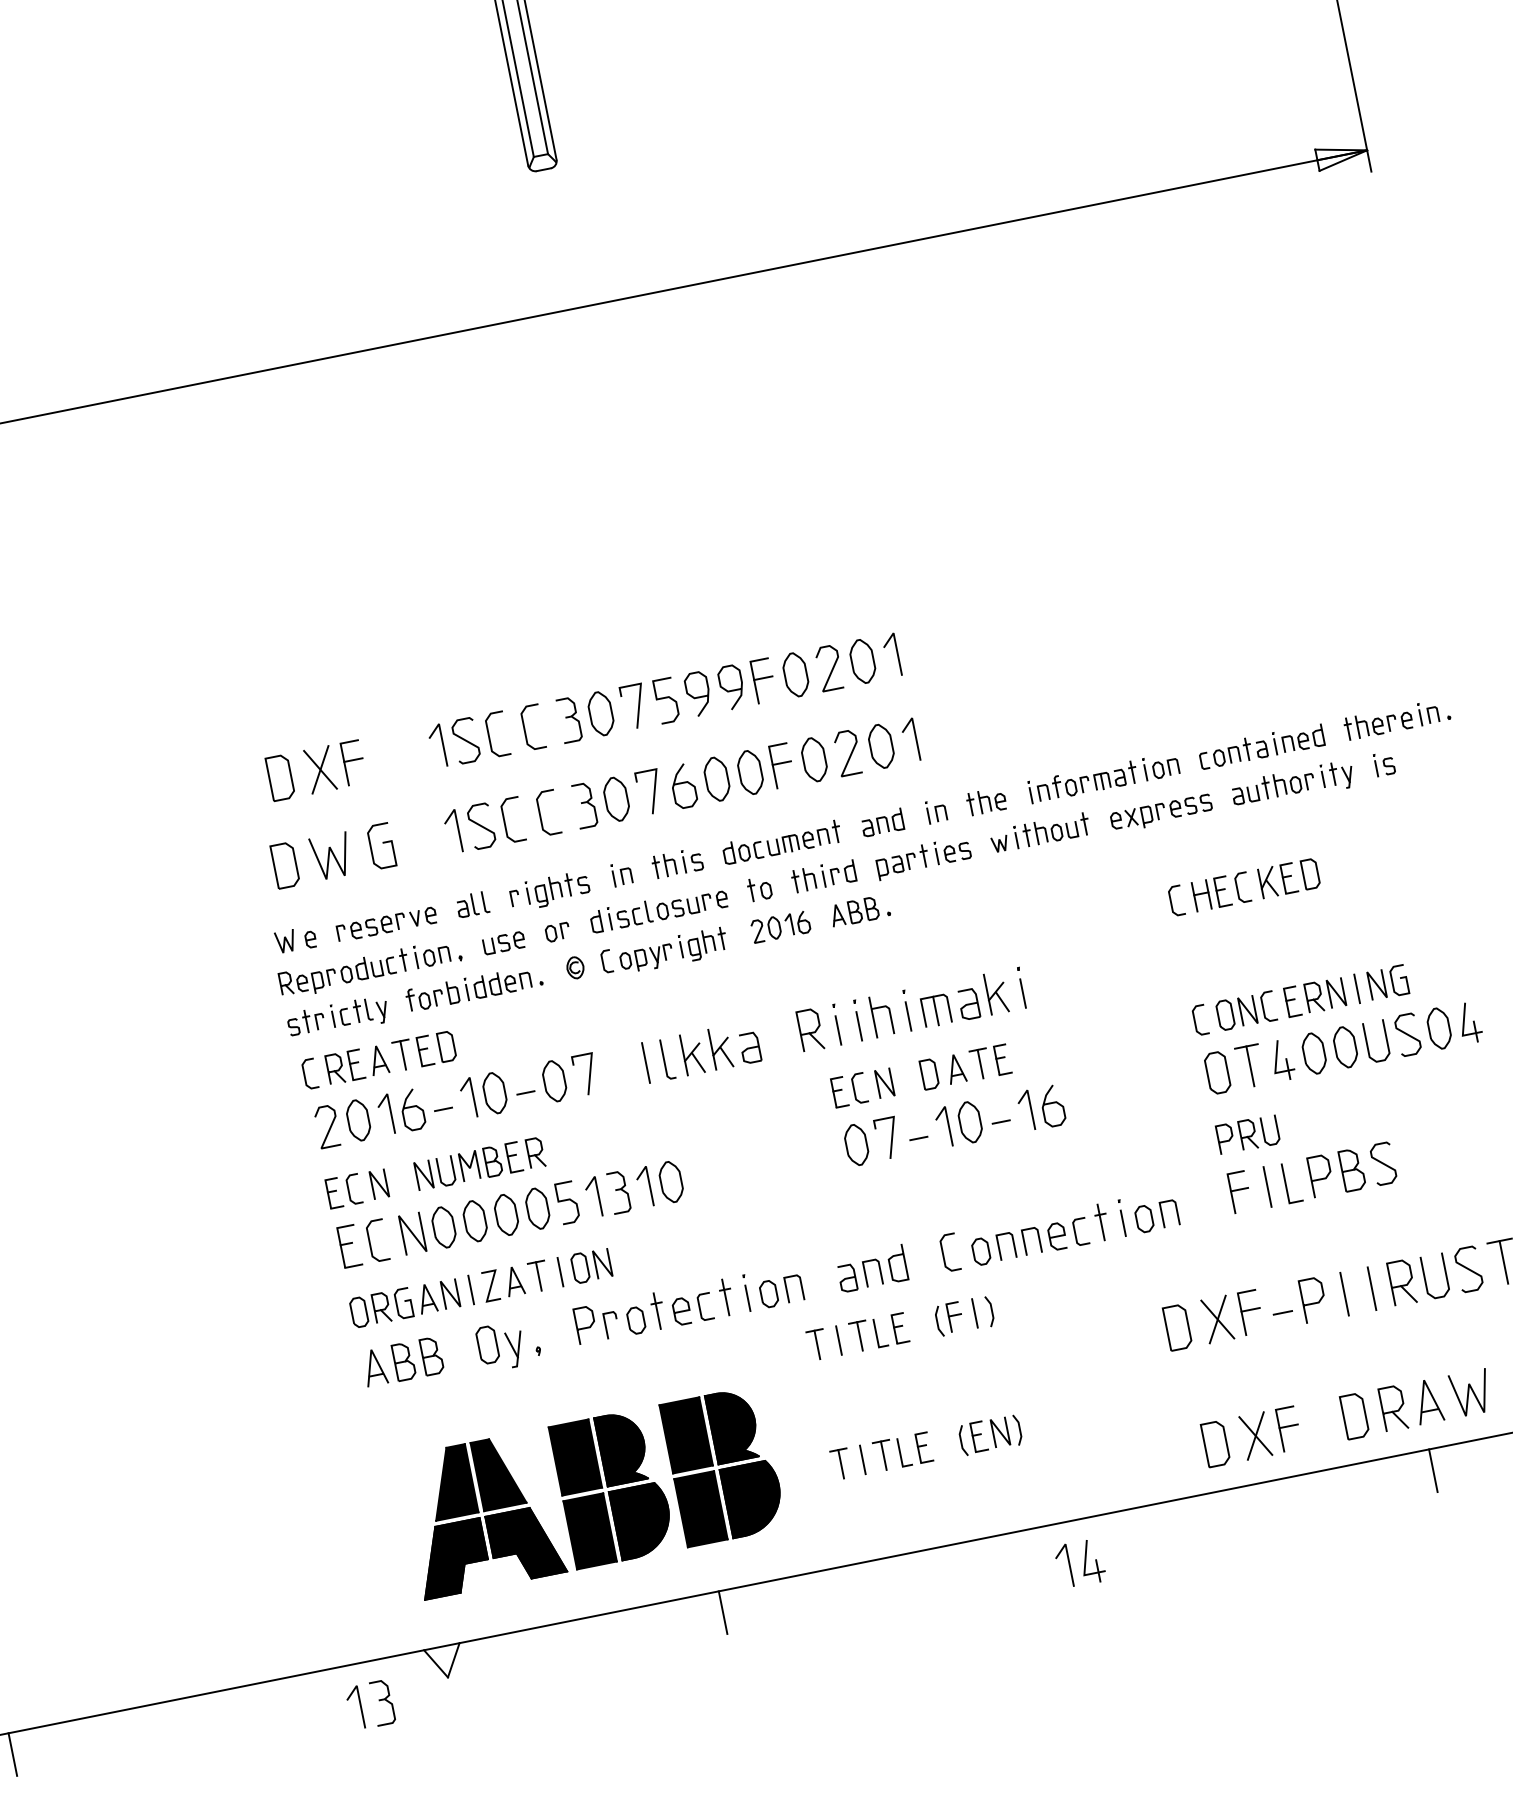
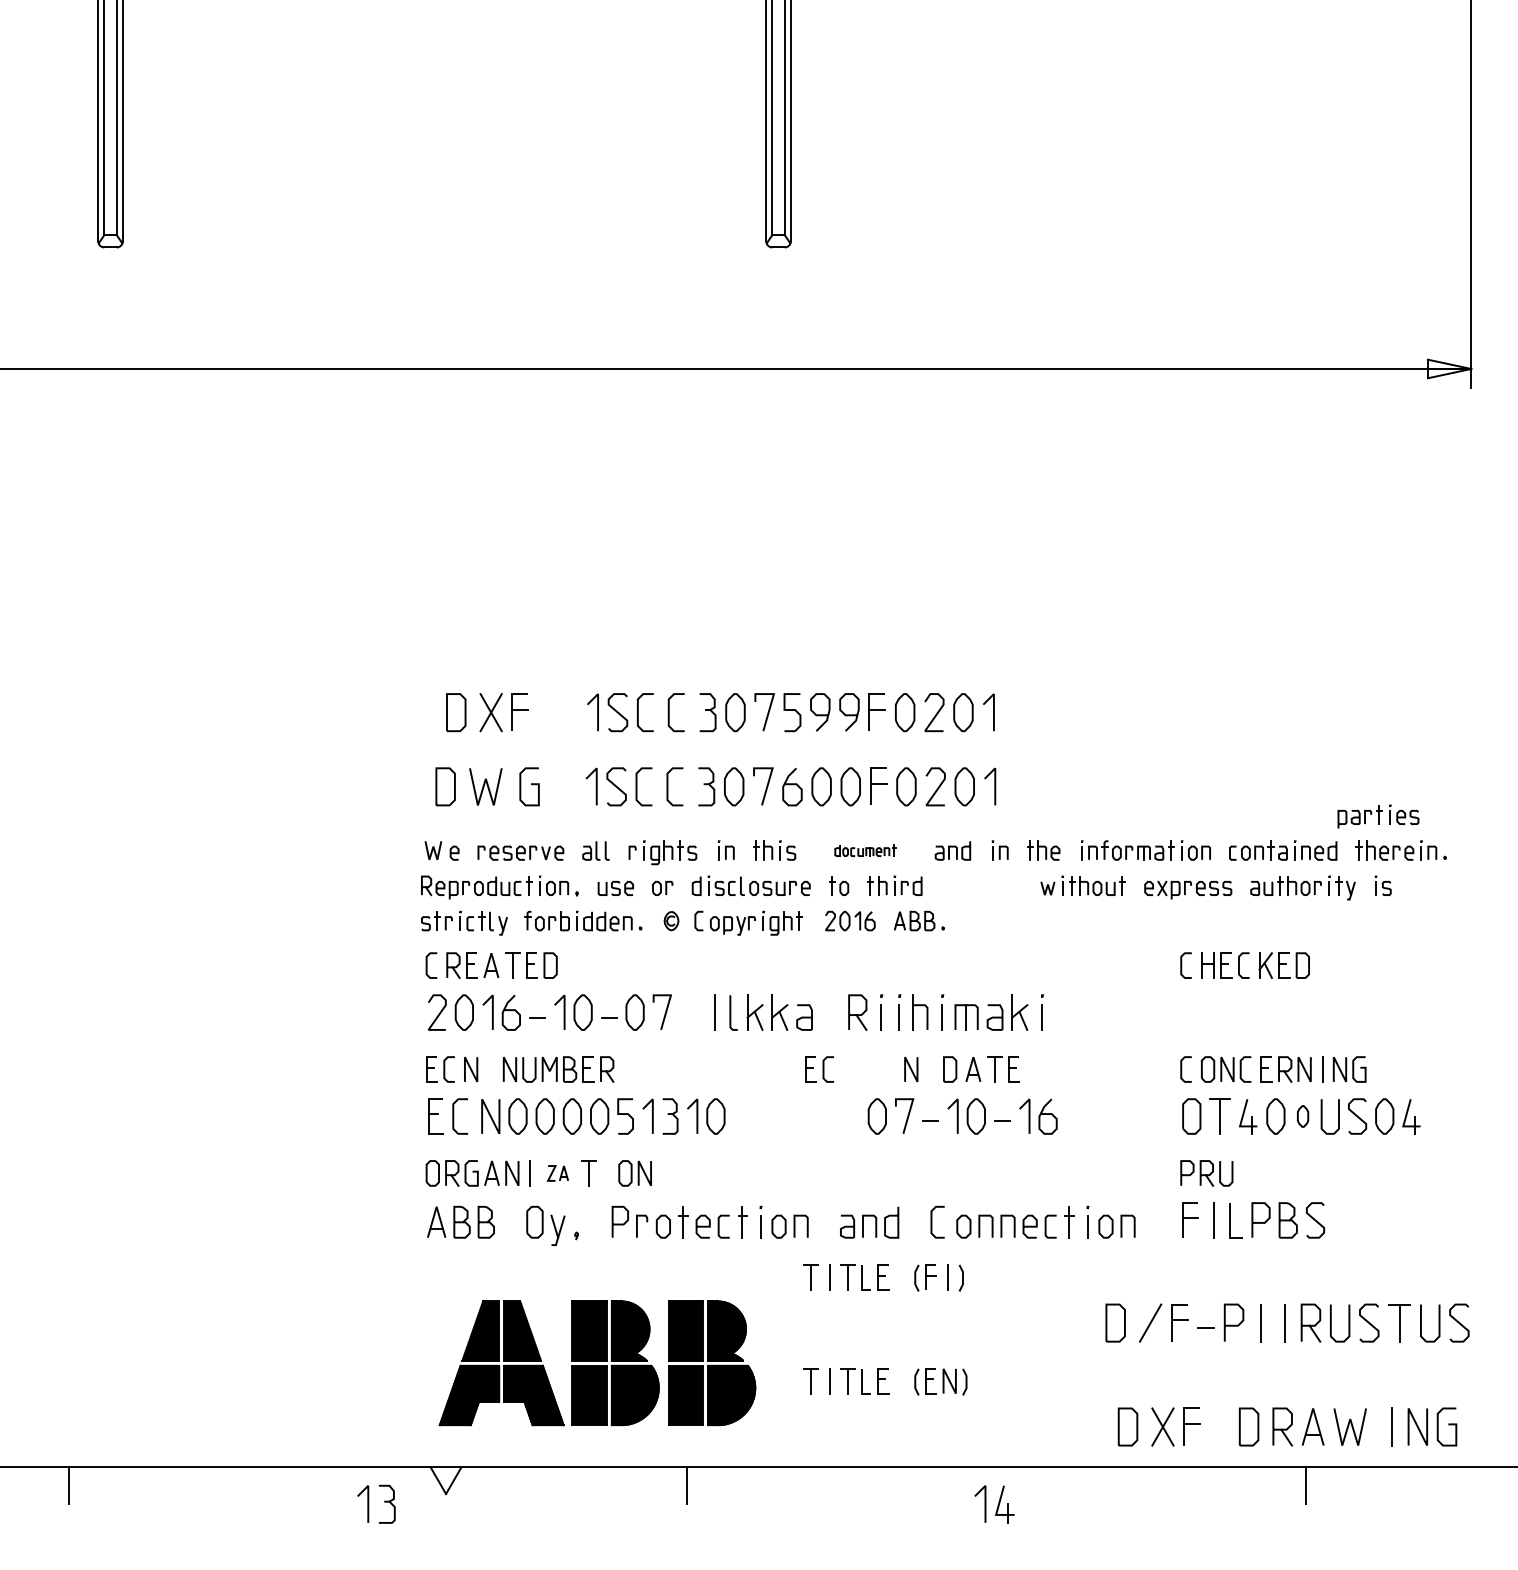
part: (781, 842) -> (865, 850), size x0.6
part: (923, 858) -> (1378, 816), moved
part: (1344, 1047) -> (1302, 1116), size x0.6
part: (849, 1090) -> (819, 1069), moved
line: (560, 1272) -> (608, 1173), removed
part: (502, 1283) -> (557, 1173), size x0.6
line: (1217, 1318) -> (1150, 1322), removed

